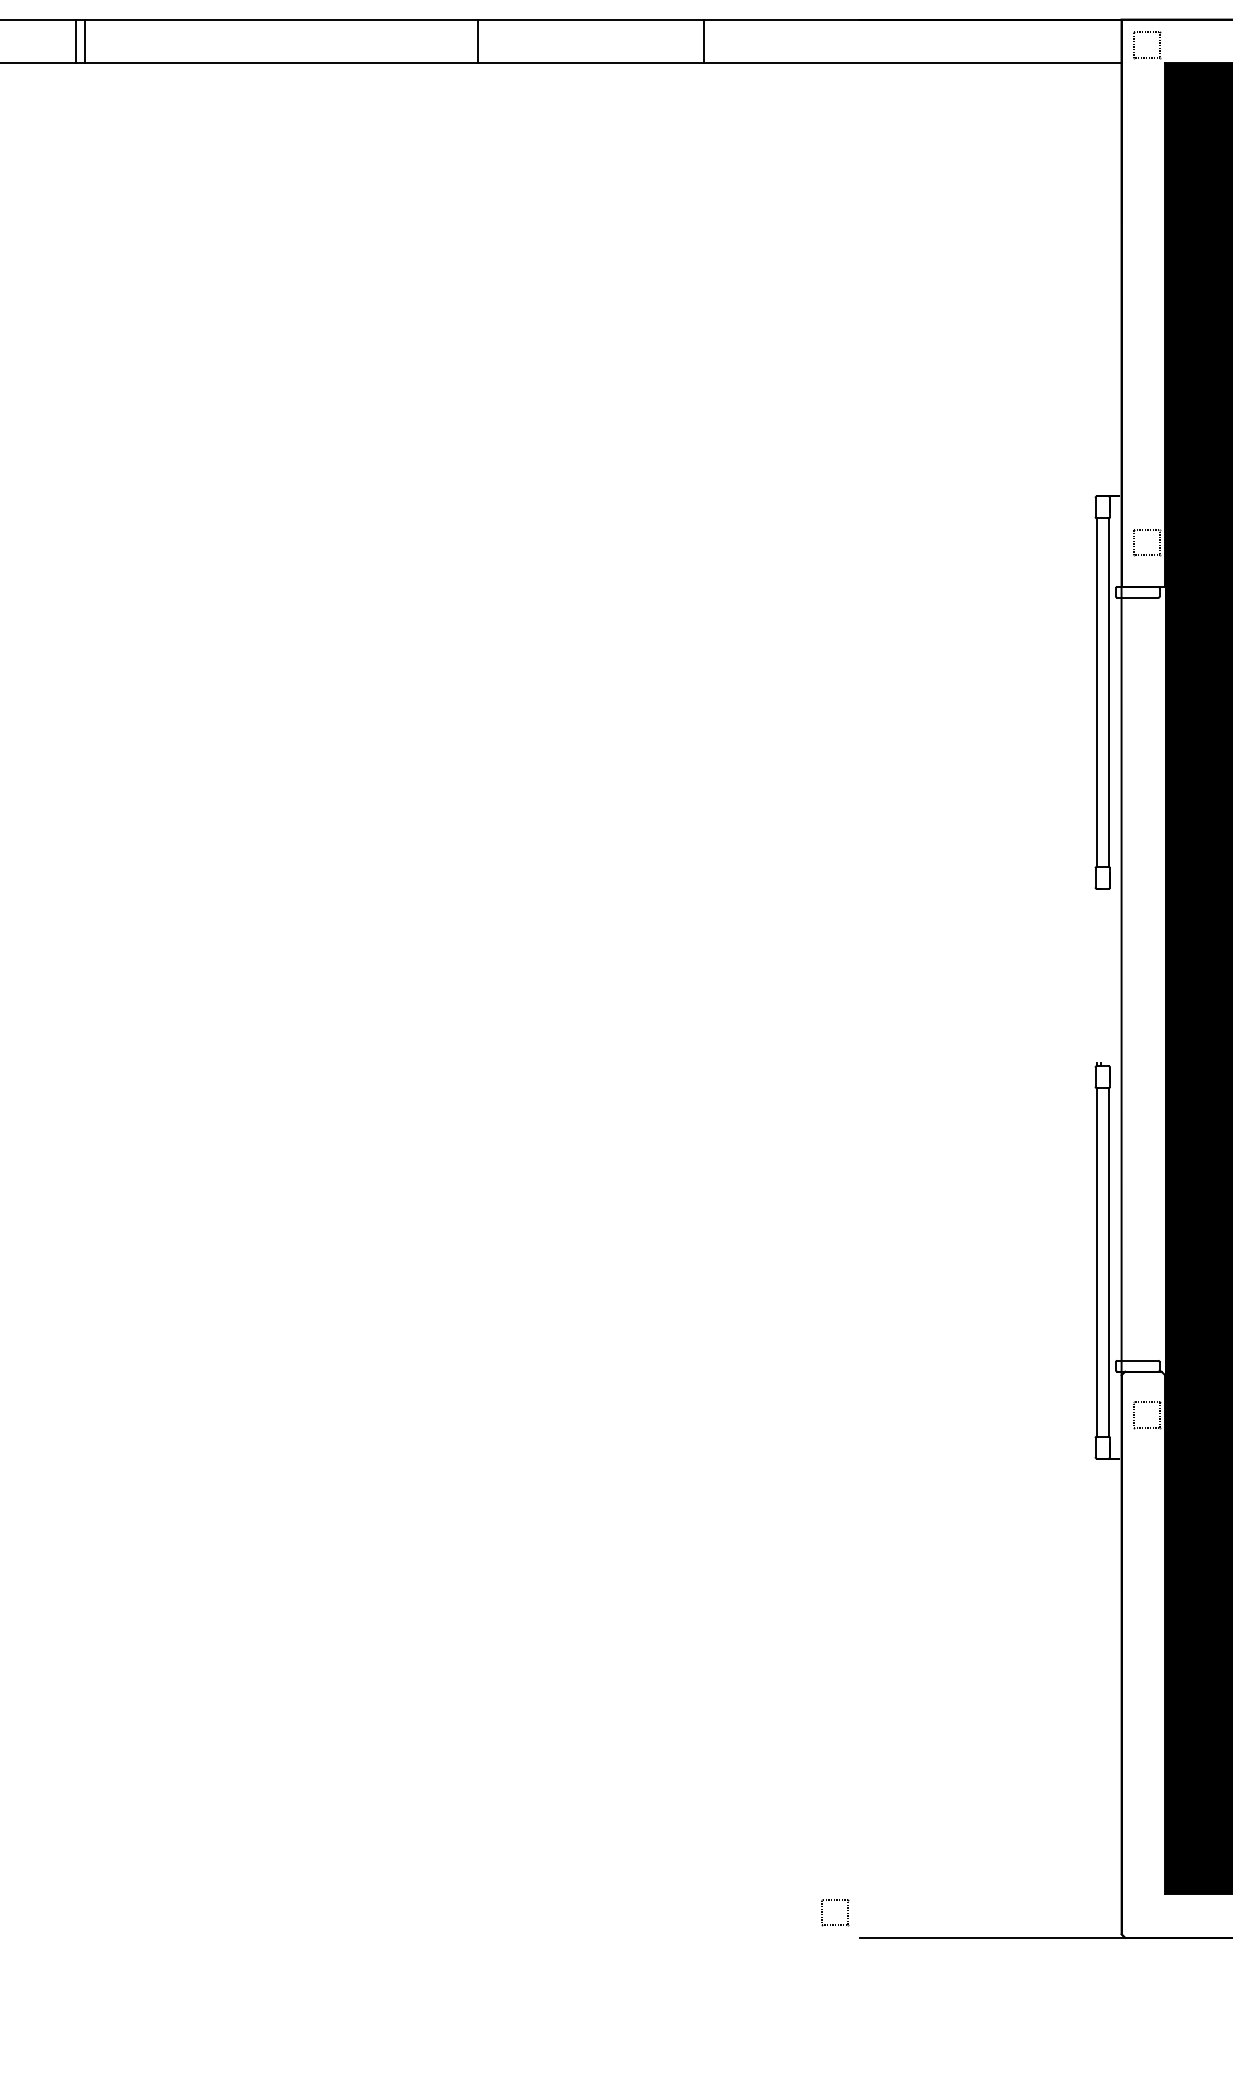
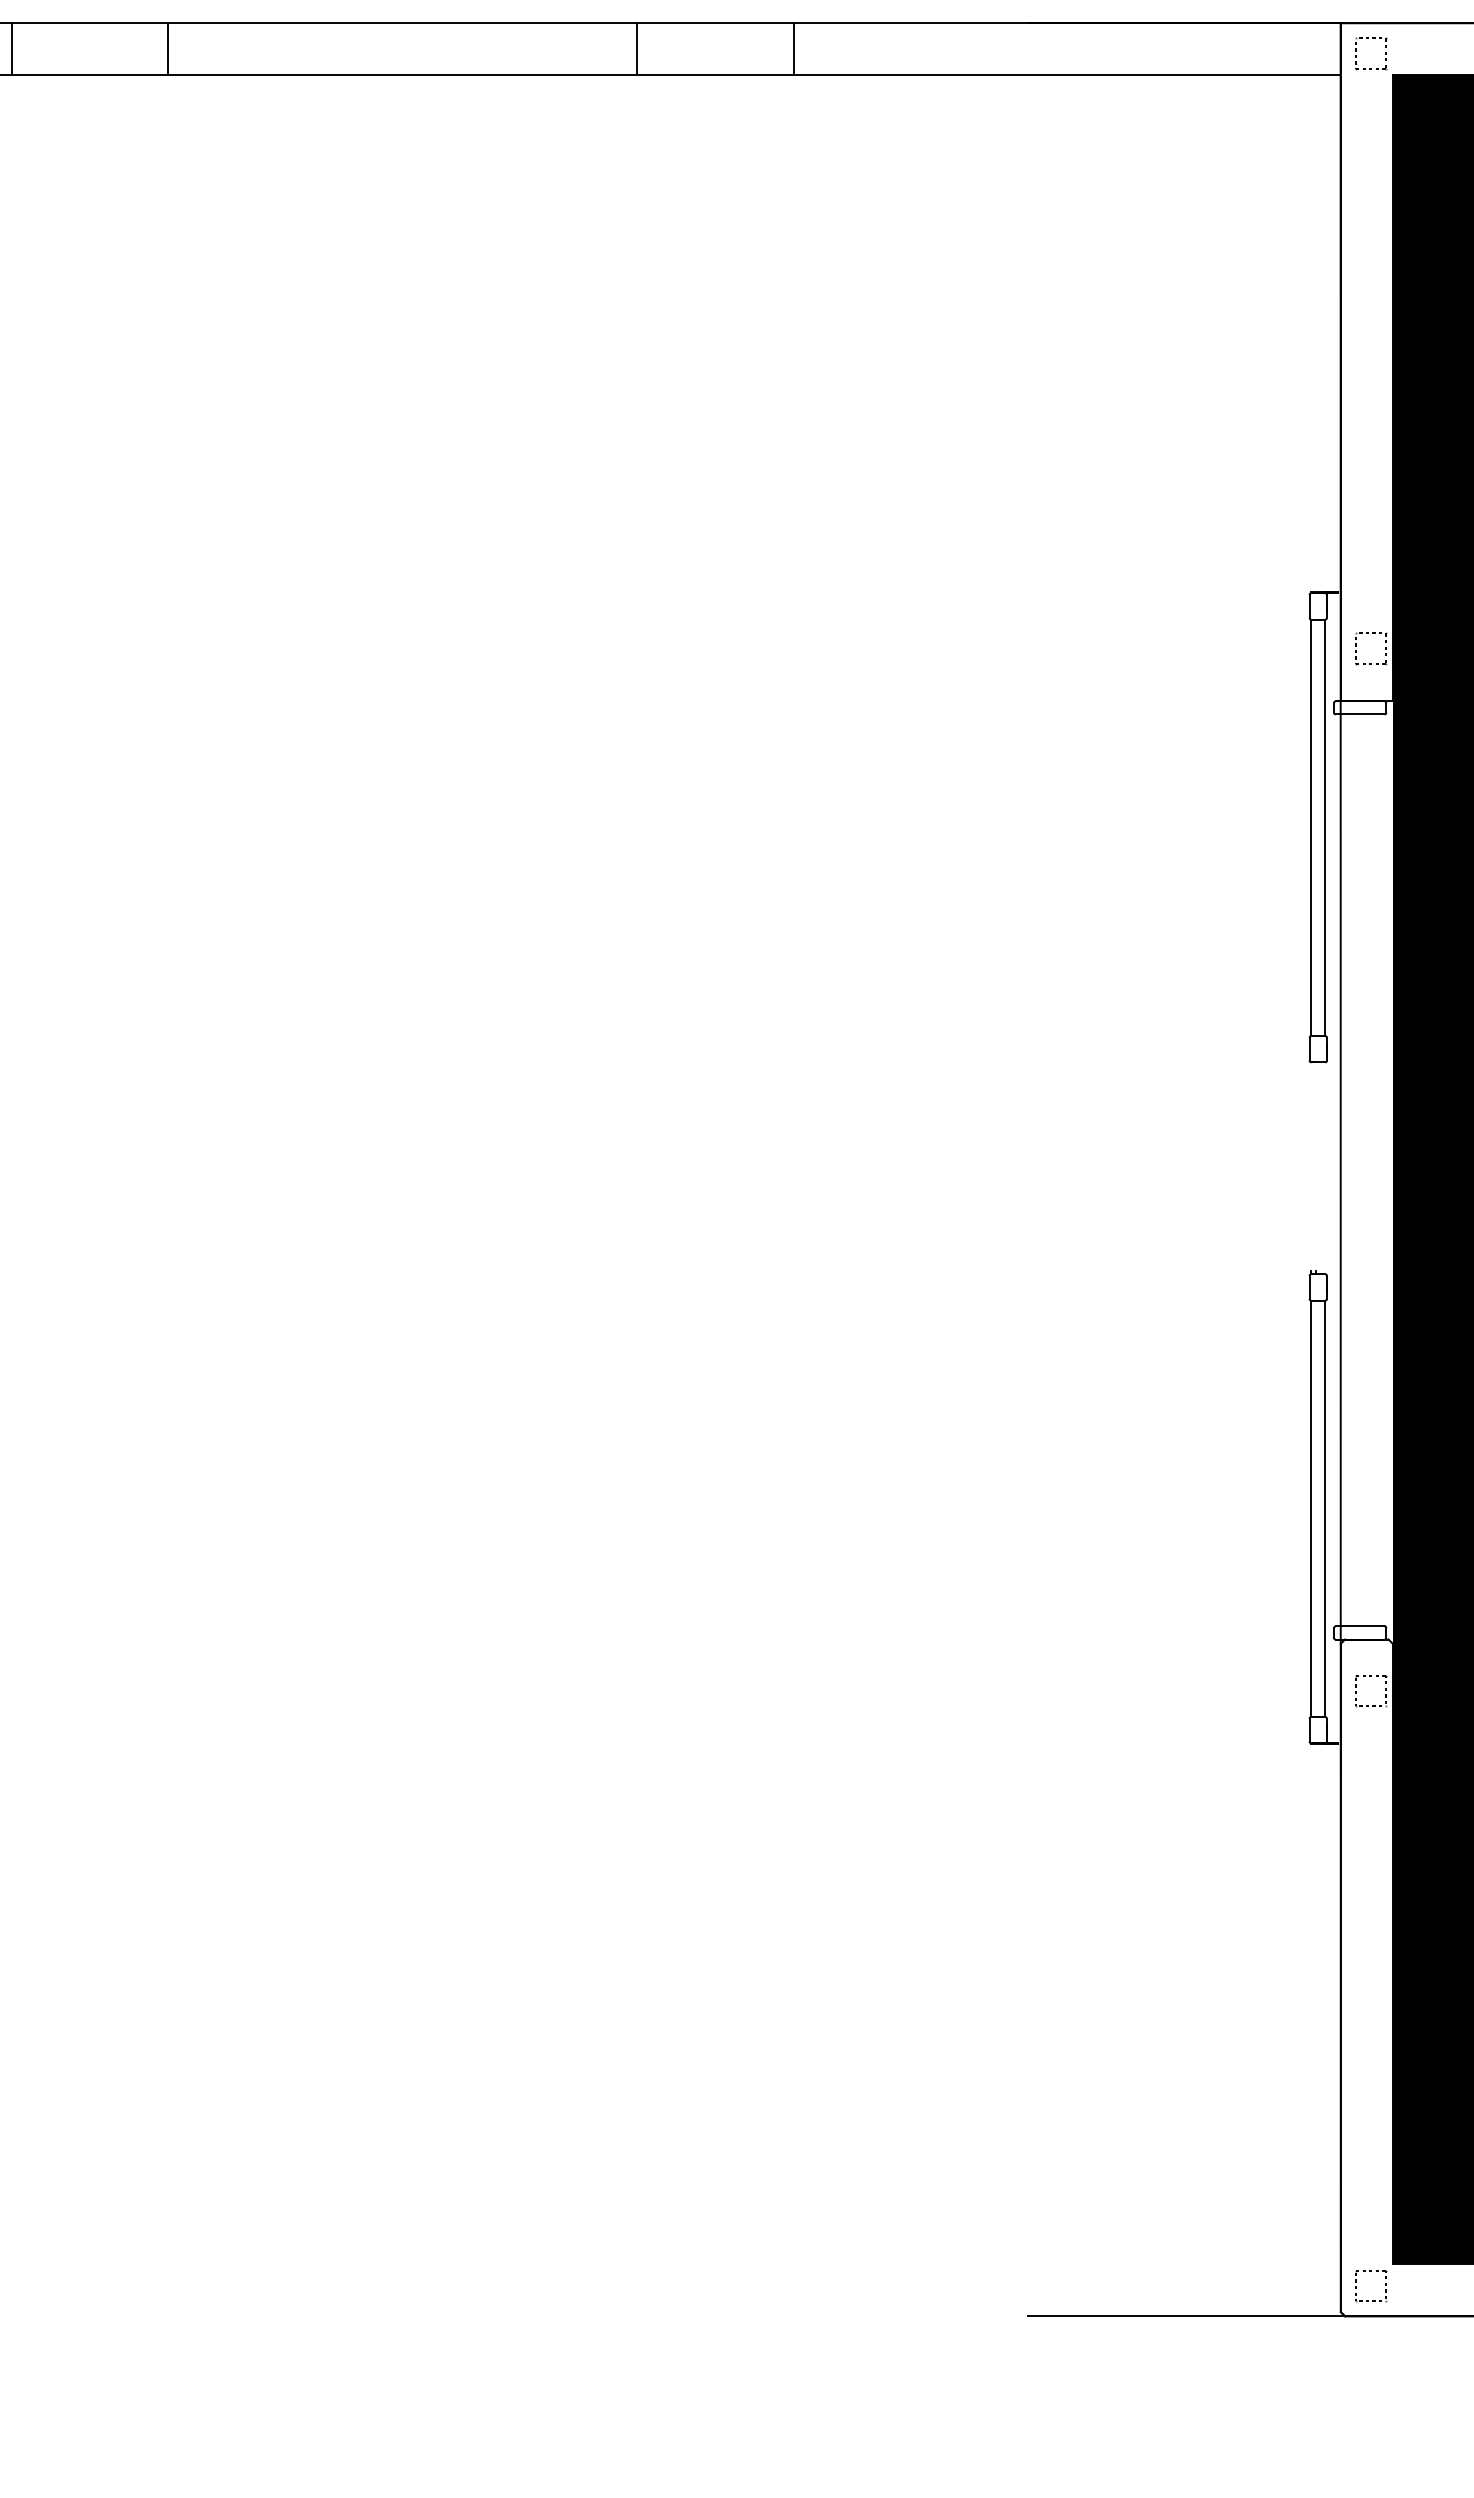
line: (75, 41) -> (11, 49), moved
line: (85, 41) -> (168, 49), moved
line: (478, 41) -> (637, 49), moved
line: (703, 41) -> (793, 49), moved
part: (846, 1912) -> (1385, 2285), moved

